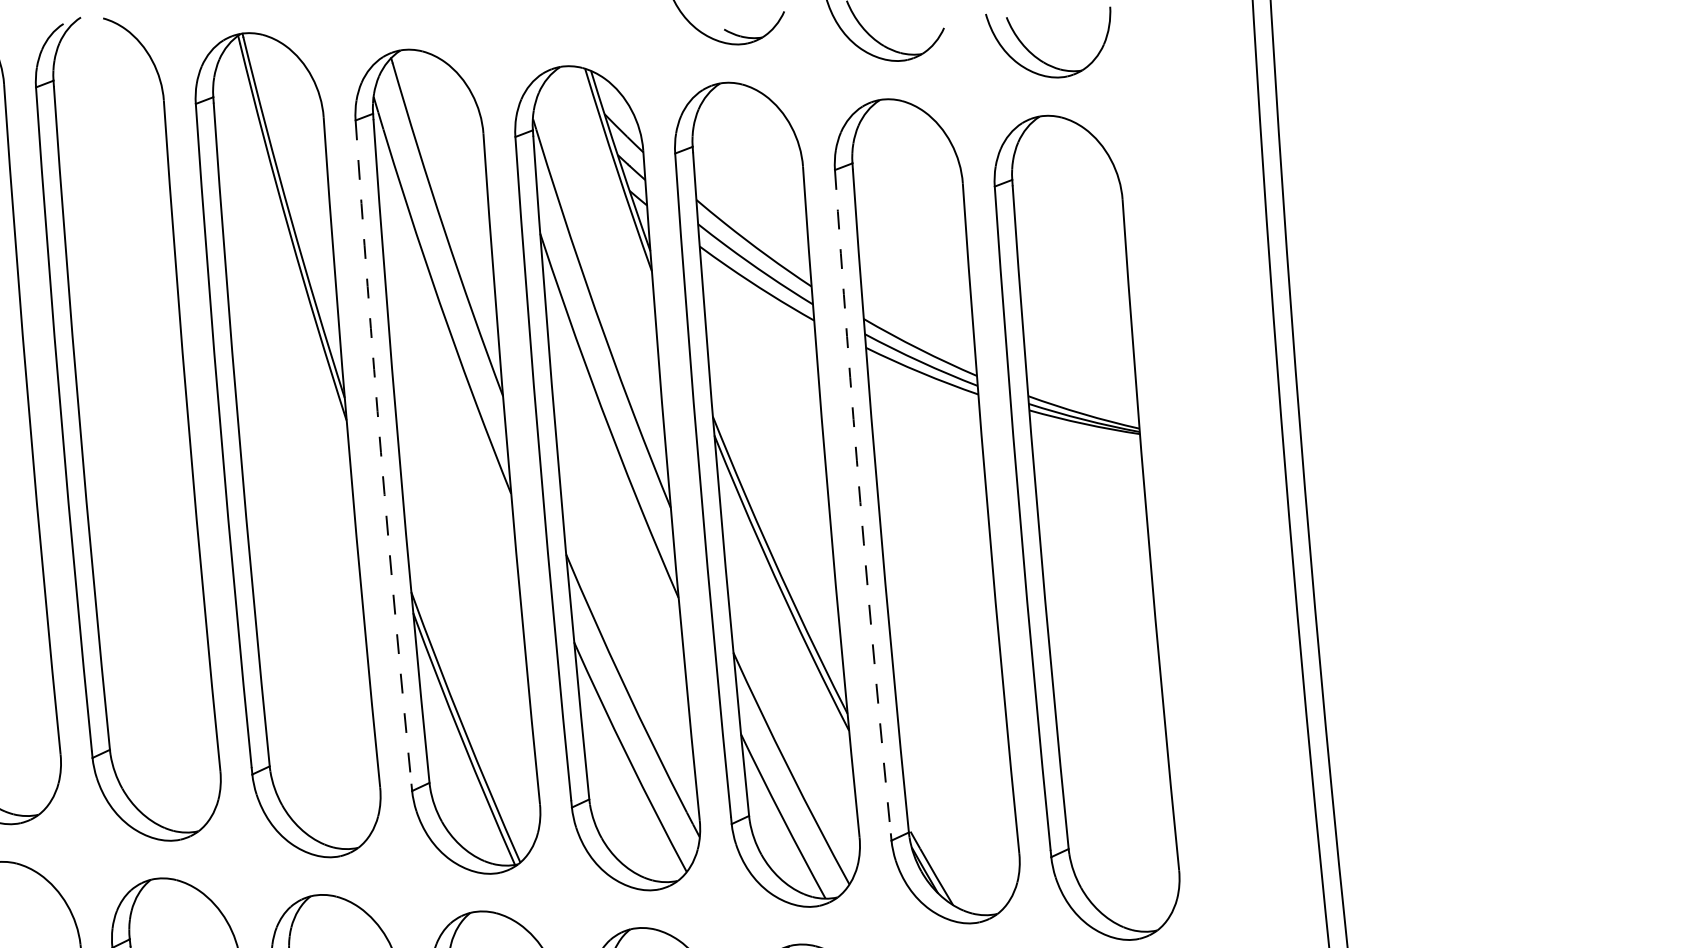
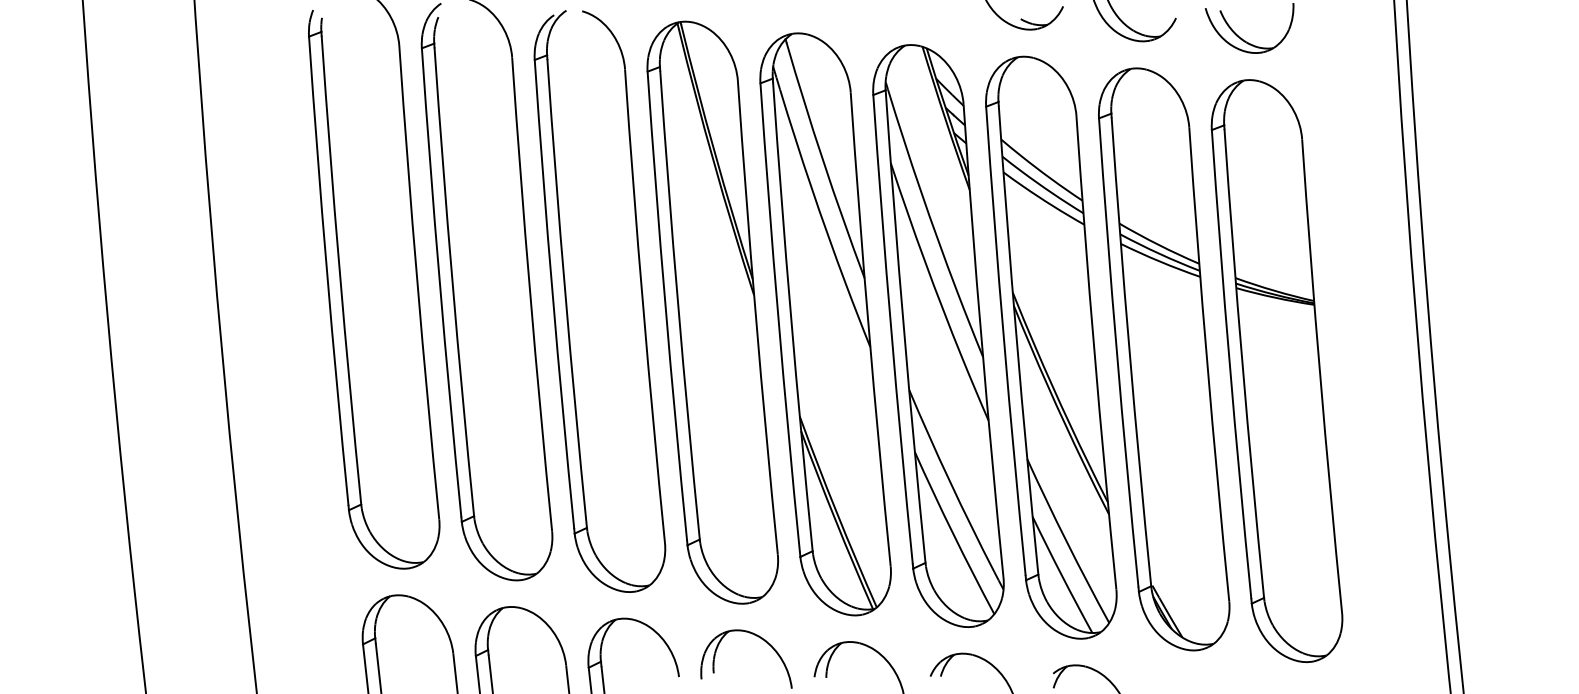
arc: (381, 453) -> (778, 318), dashed -> solid
arc: (859, 502) -> (1116, 353), dashed -> solid

